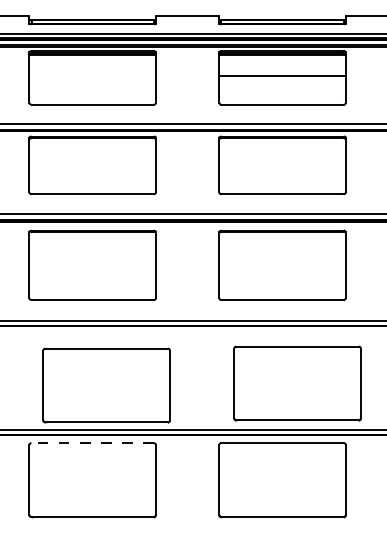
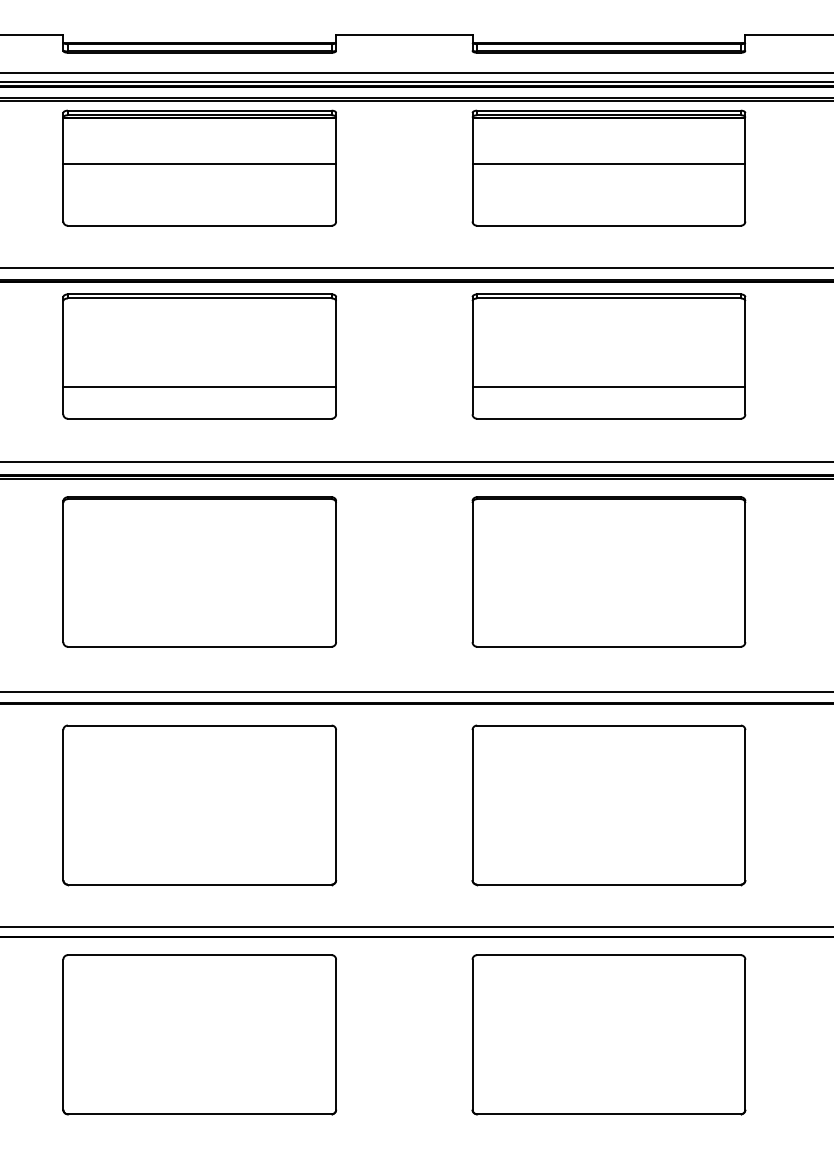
line: (92, 76) -> (199, 165), added
line: (92, 179) -> (199, 387), added
line: (282, 179) -> (608, 387), added
part: (297, 383) -> (608, 805), moved
part: (106, 385) -> (199, 805), moved
line: (92, 443) -> (199, 955), dashed -> solid

